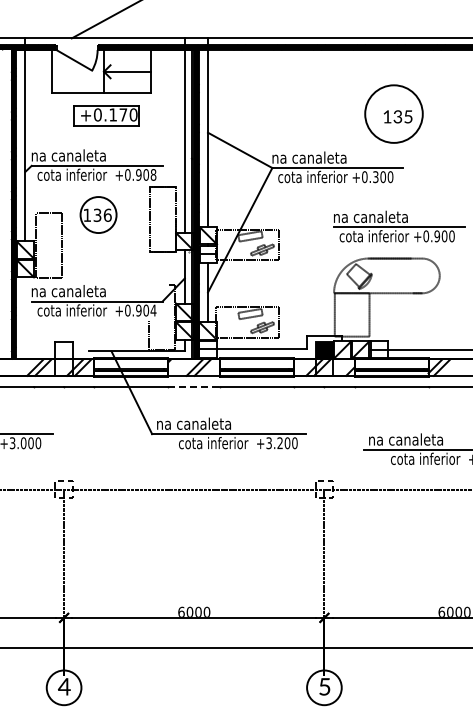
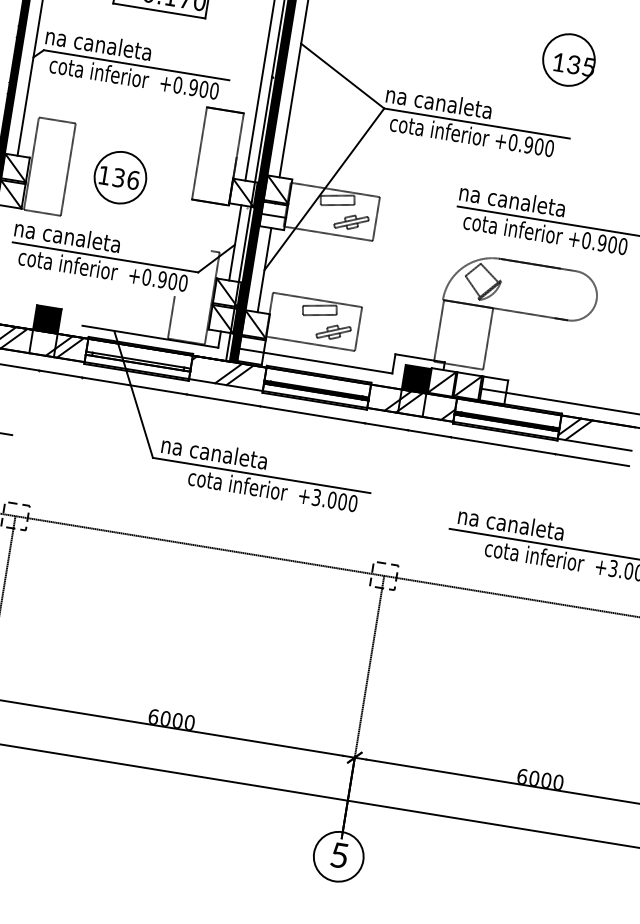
circle: (394, 114) -> (569, 60), size x0.62
text: (153, 174) -> (214, 90), +0.908 -> +0.900
text: (375, 176) -> (528, 144), +0.300 -> +0.900
part: (98, 214) -> (120, 176), moved
text: (153, 310) -> (183, 283), +0.904 -> +0.900
fill: (63, 350) -> (46, 319), added
line: (194, 386) -> (223, 400), dashed -> solid
text: (280, 443) -> (332, 500), +3.200 -> +3.000

